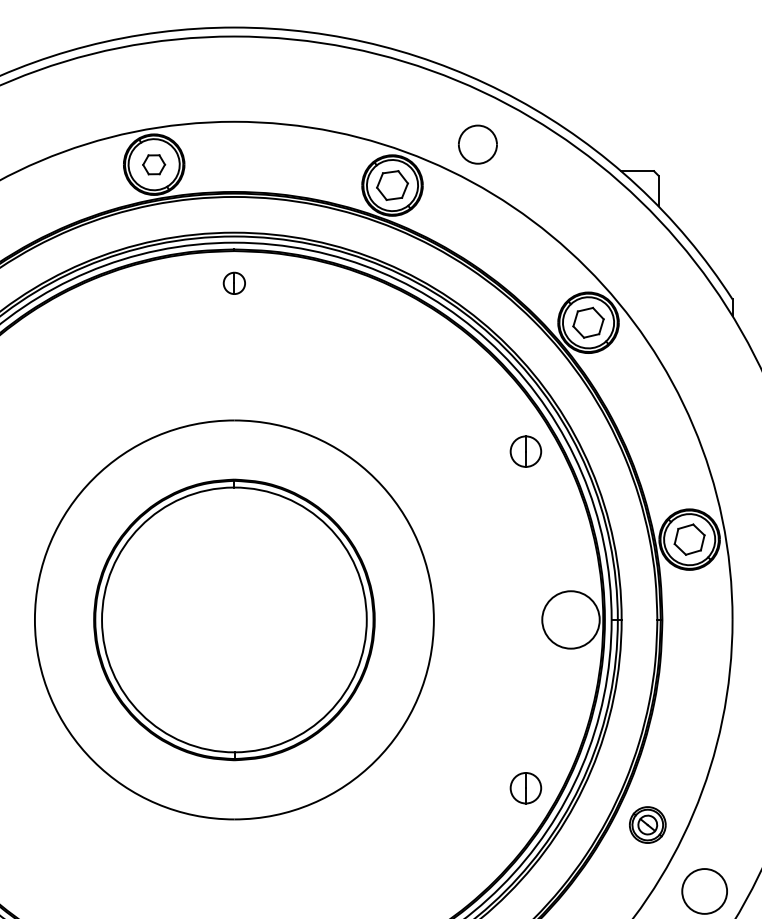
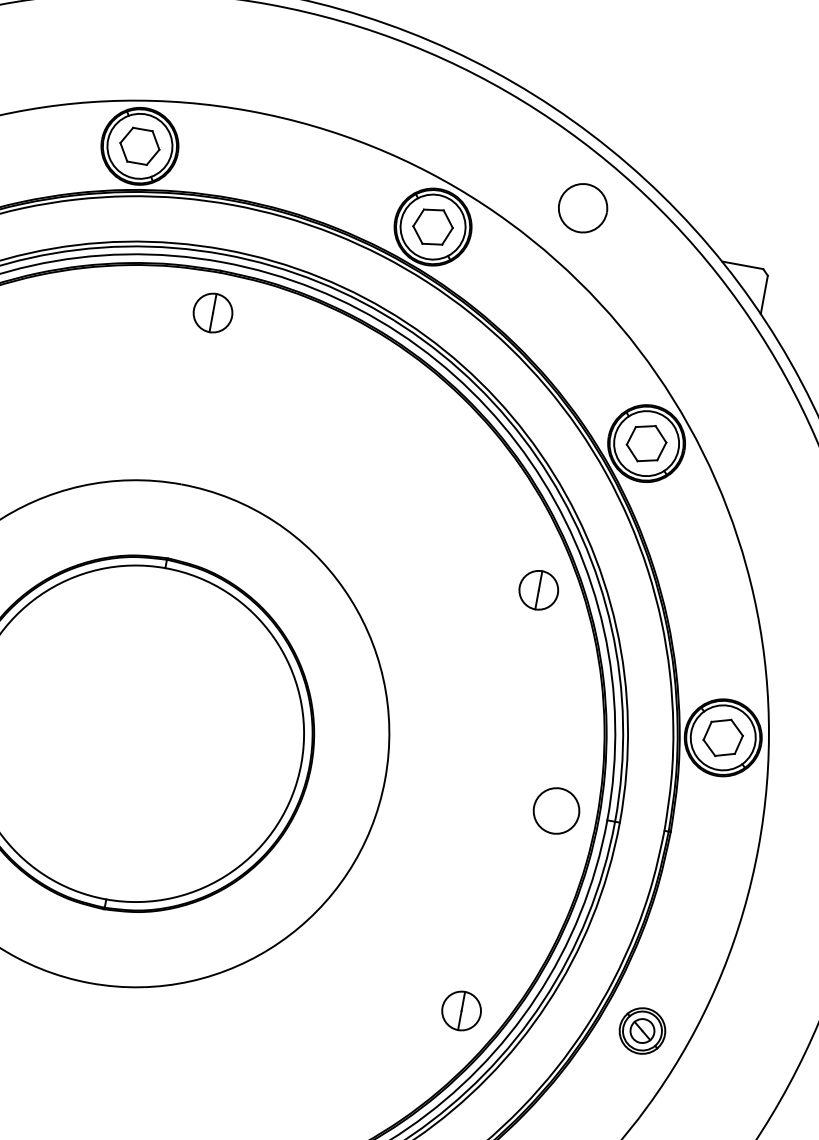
part: (477, 144) -> (582, 207), moved
part: (153, 164) -> (139, 145), size x1.43
part: (234, 283) -> (213, 313), size x1.43
circle: (570, 619) -> (556, 810), size x0.62
part: (647, 824) -> (642, 1030), moved

